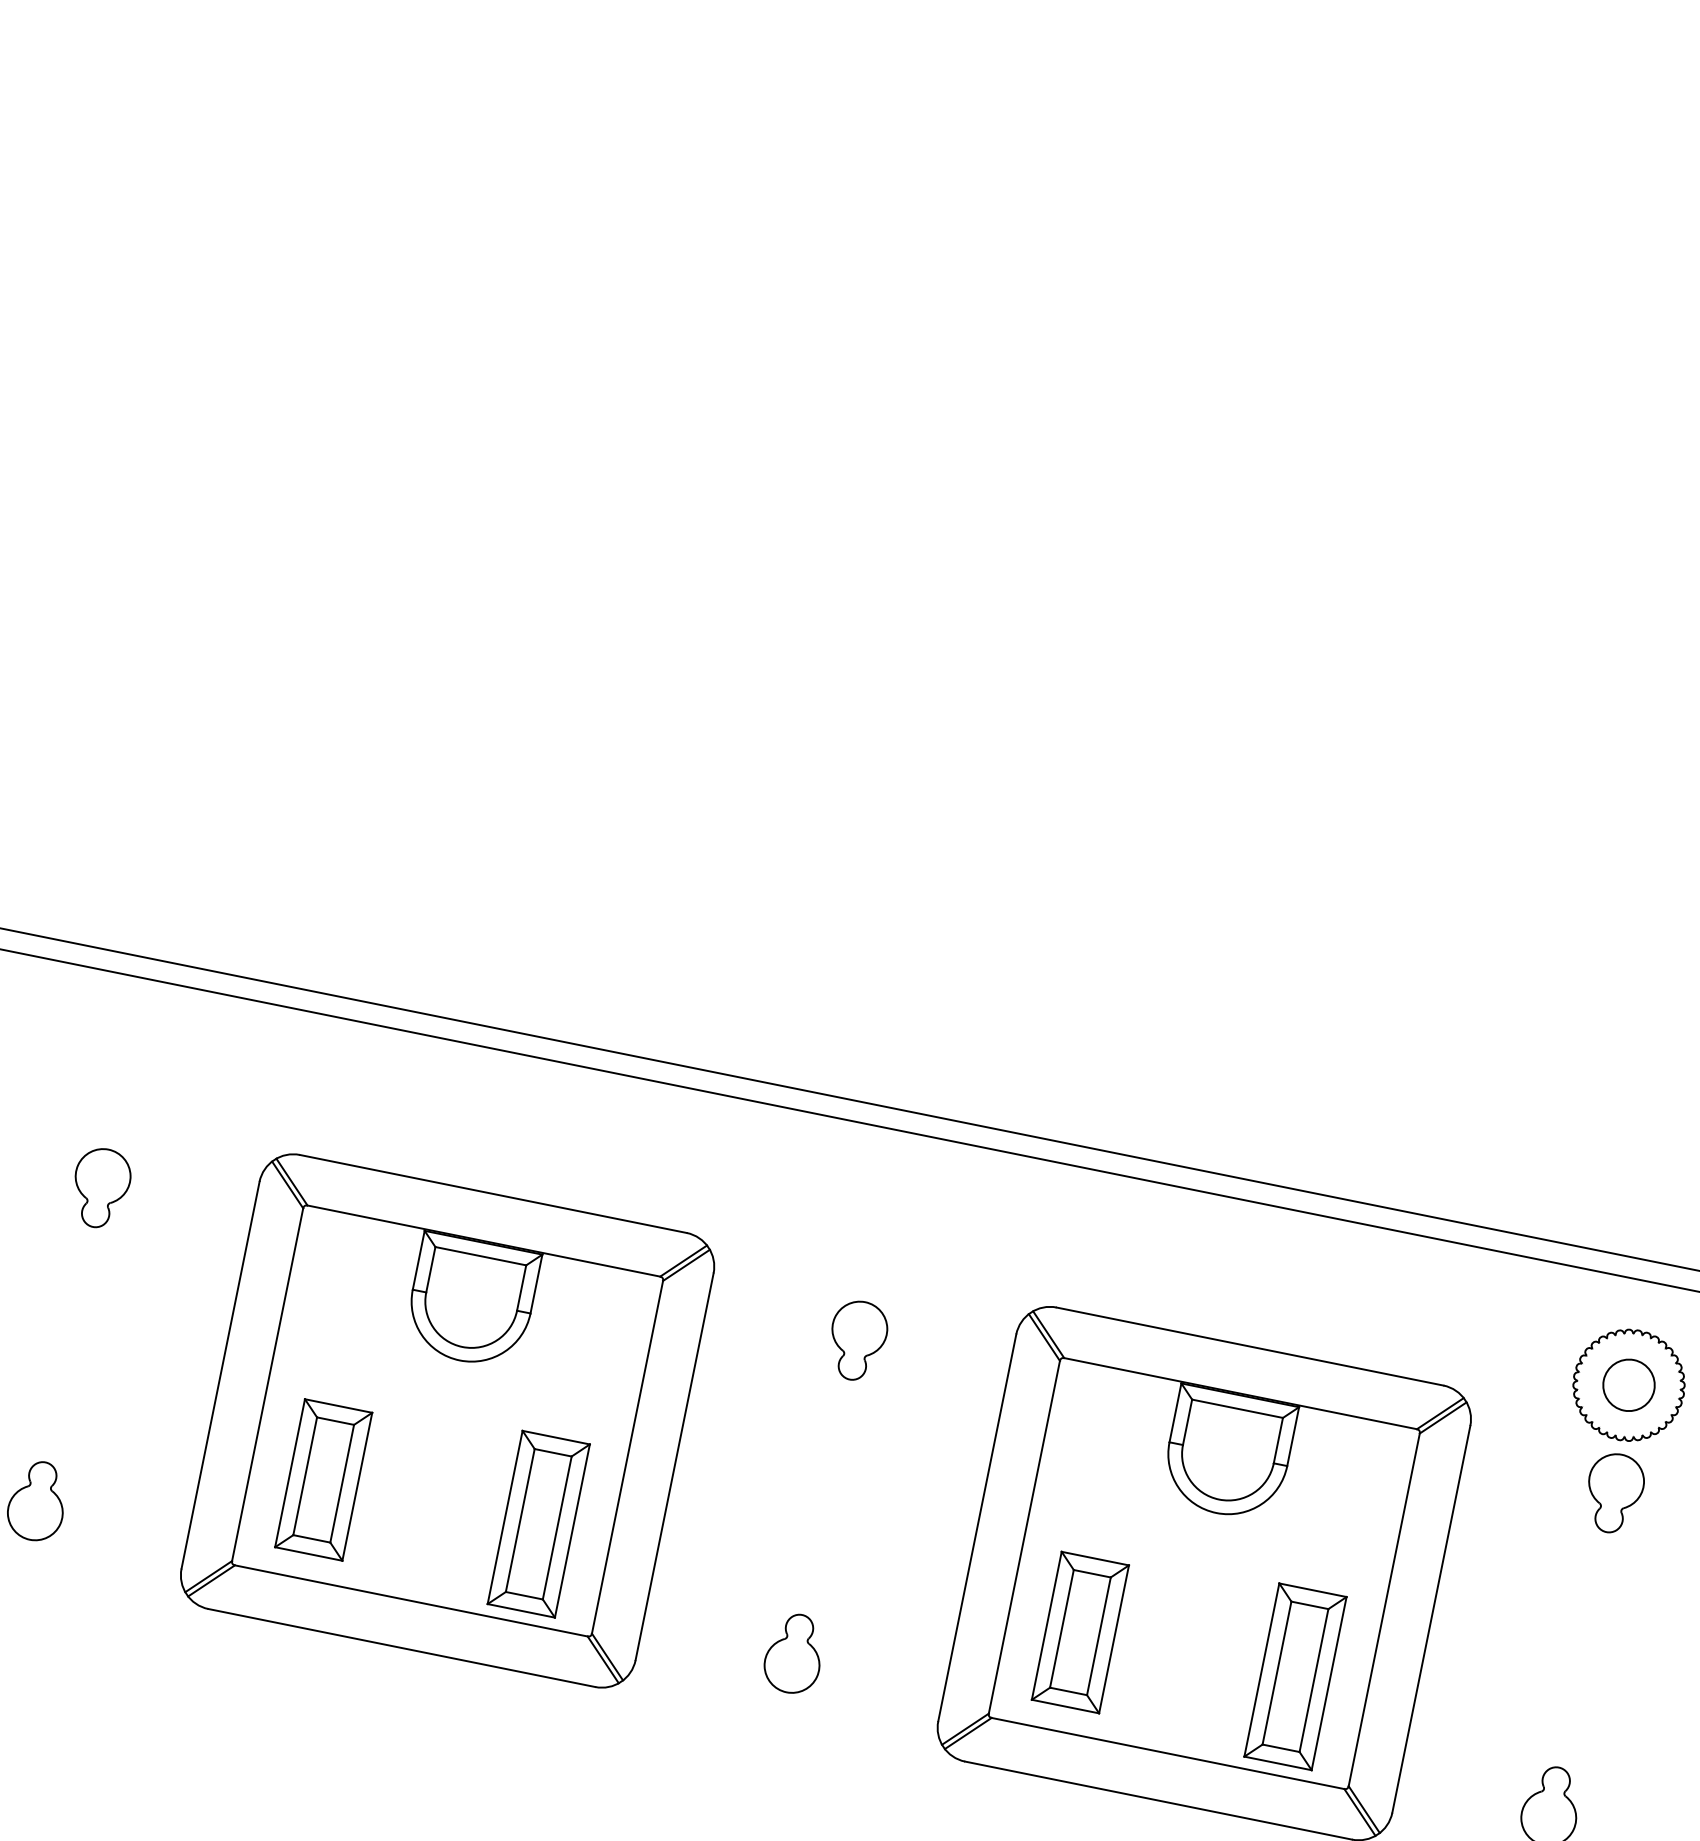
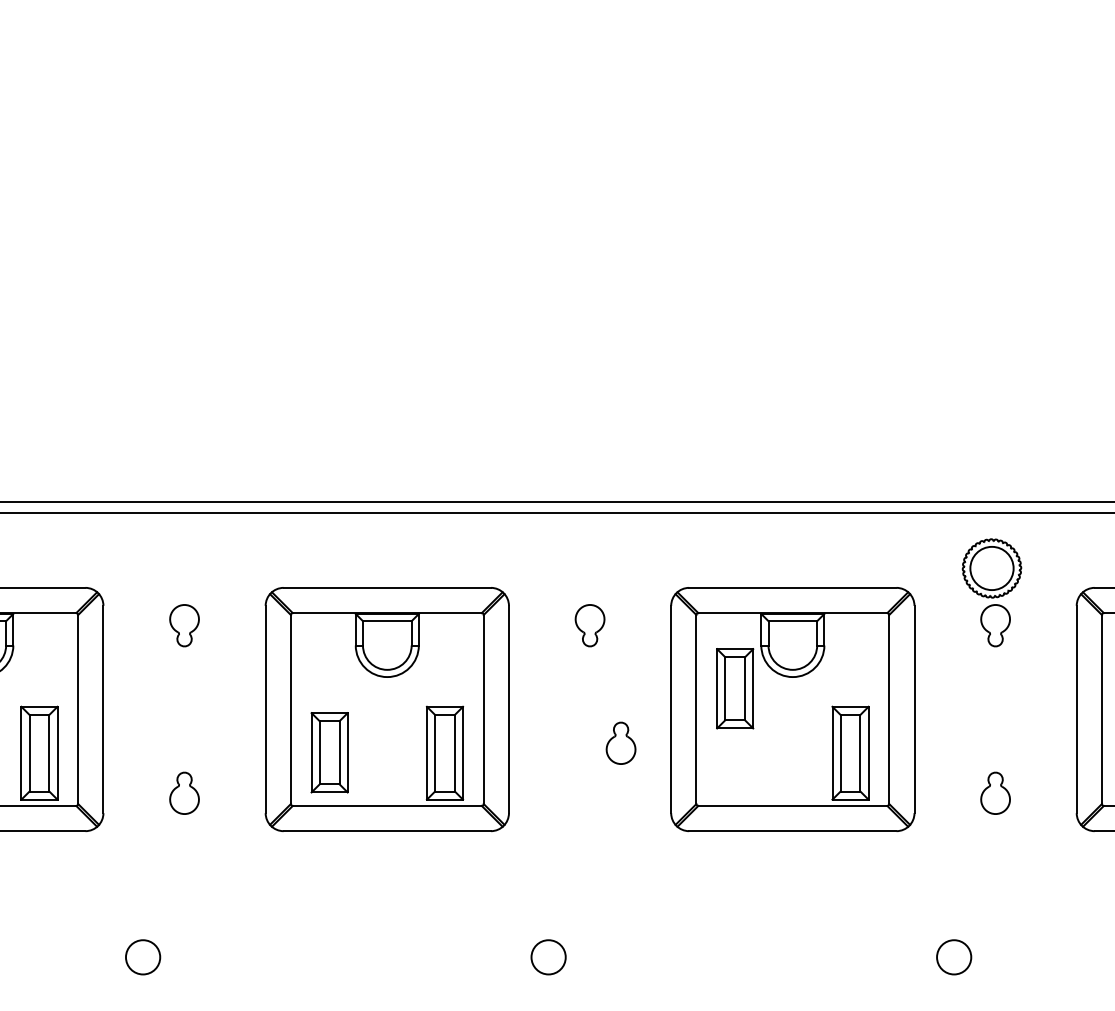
circle: (1628, 1385) -> (991, 568), size x1.6
part: (1081, 1632) -> (735, 688), moved
part: (793, 1651) -> (620, 742), moved

